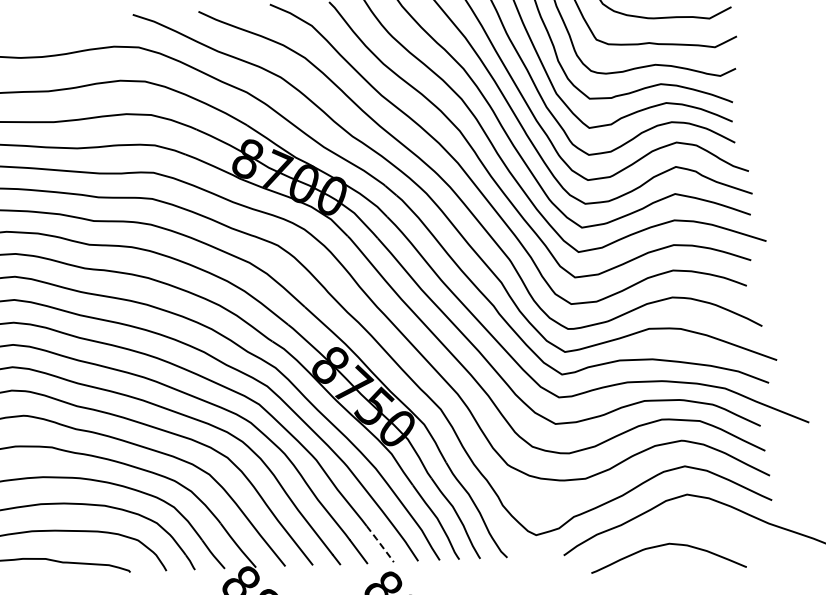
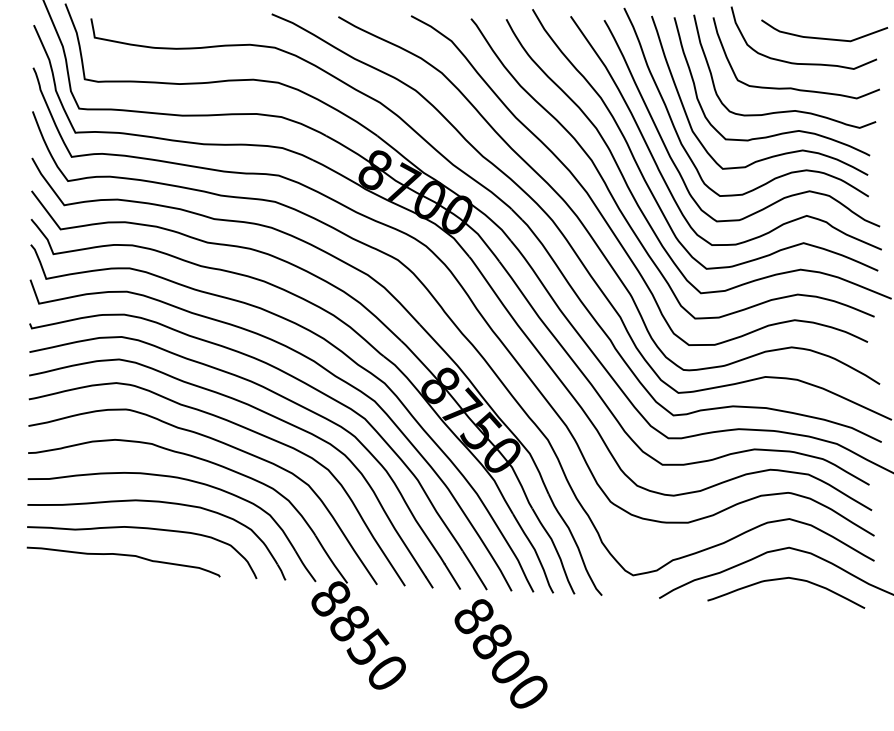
line: (380, 543) -> (475, 570), dashed -> solid
curve: (666, 545) -> (785, 579), moved

